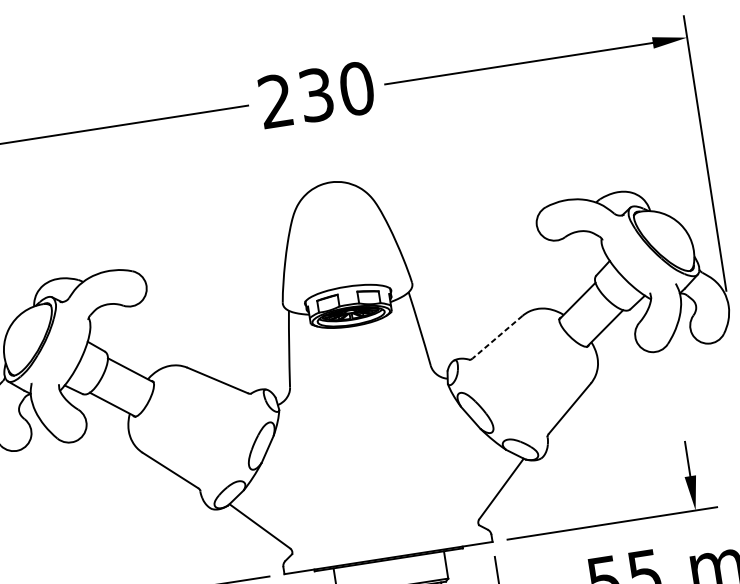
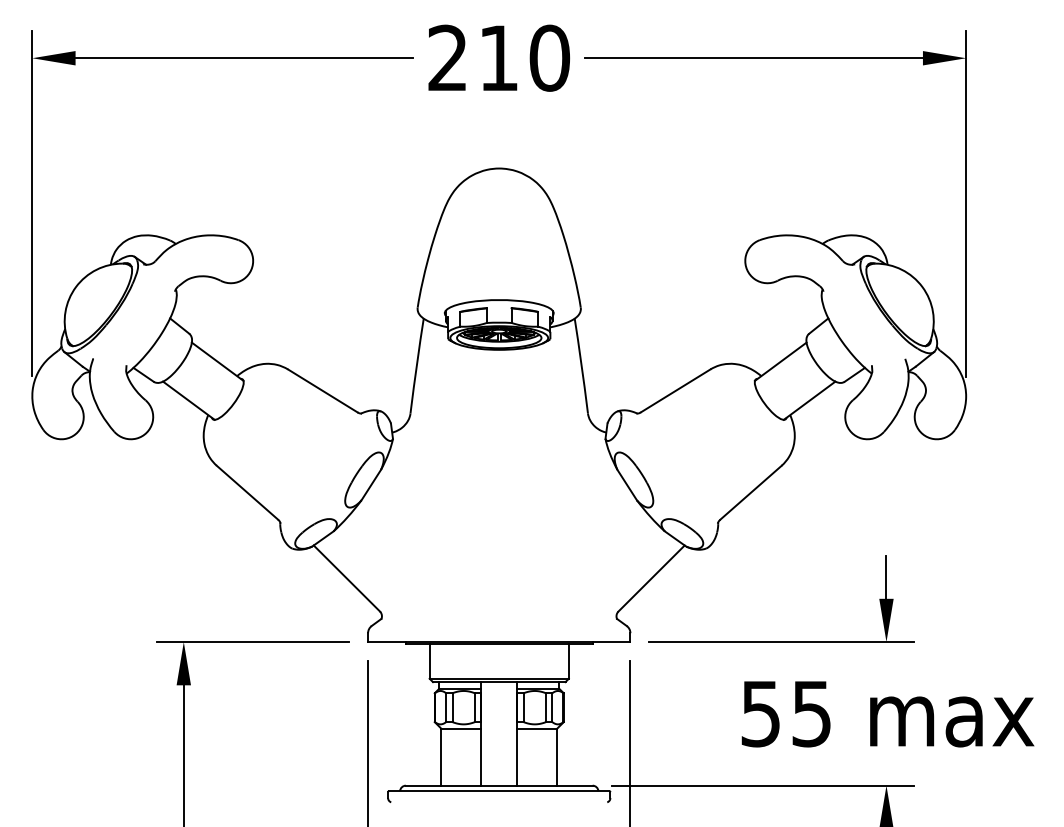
text: (316, 94) -> (498, 57), 230 -> 210
line: (497, 336) -> (675, 390), dashed -> solid

